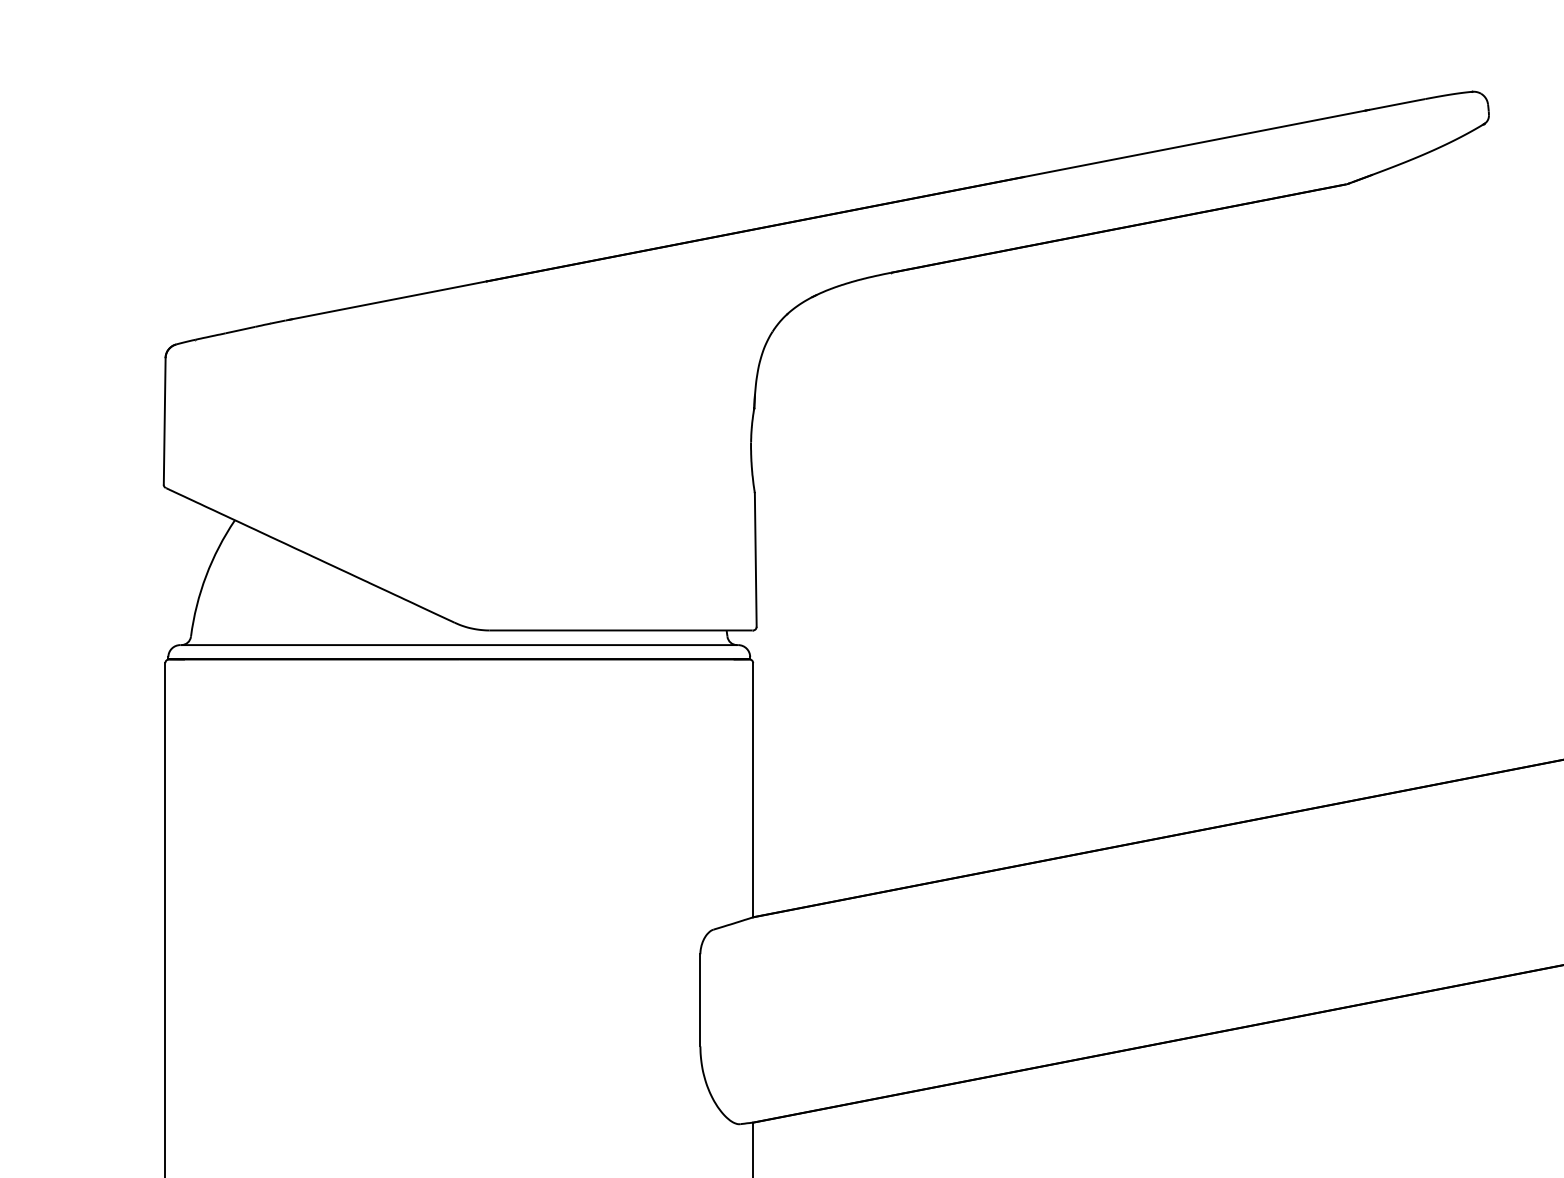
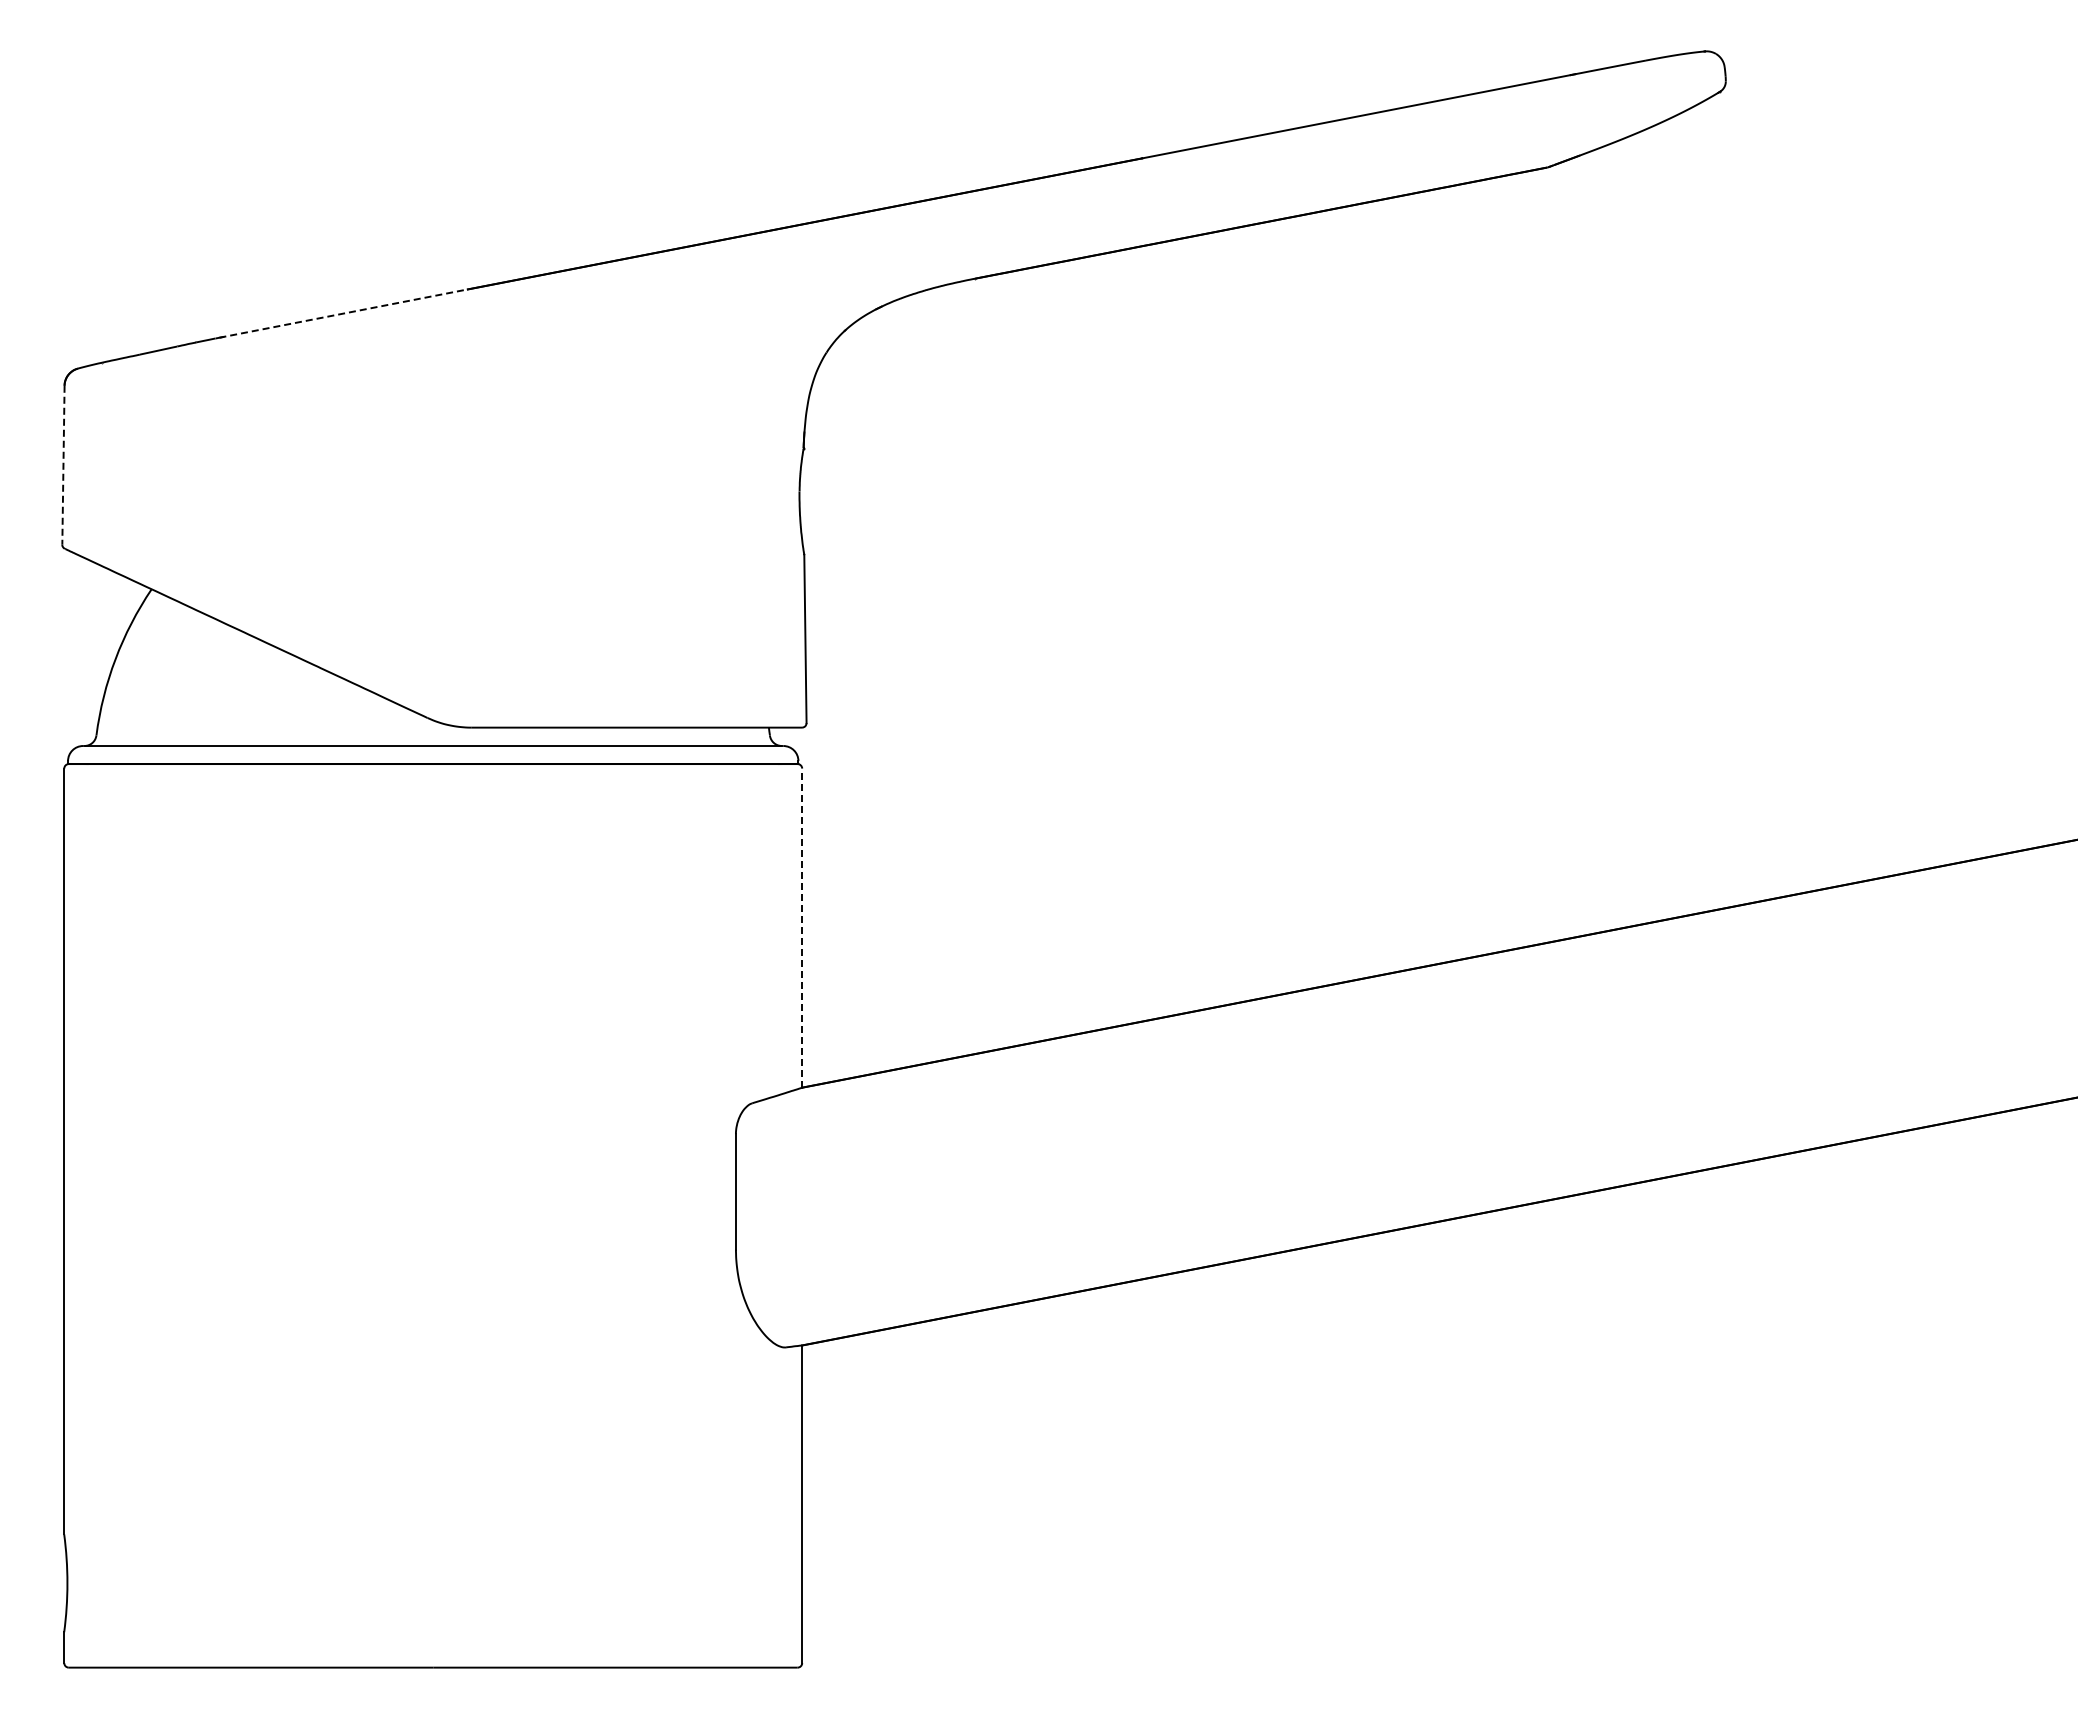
line: (387, 300) -> (343, 313), solid -> dashed
line: (164, 421) -> (63, 465), solid -> dashed
line: (753, 790) -> (802, 928), solid -> dashed

